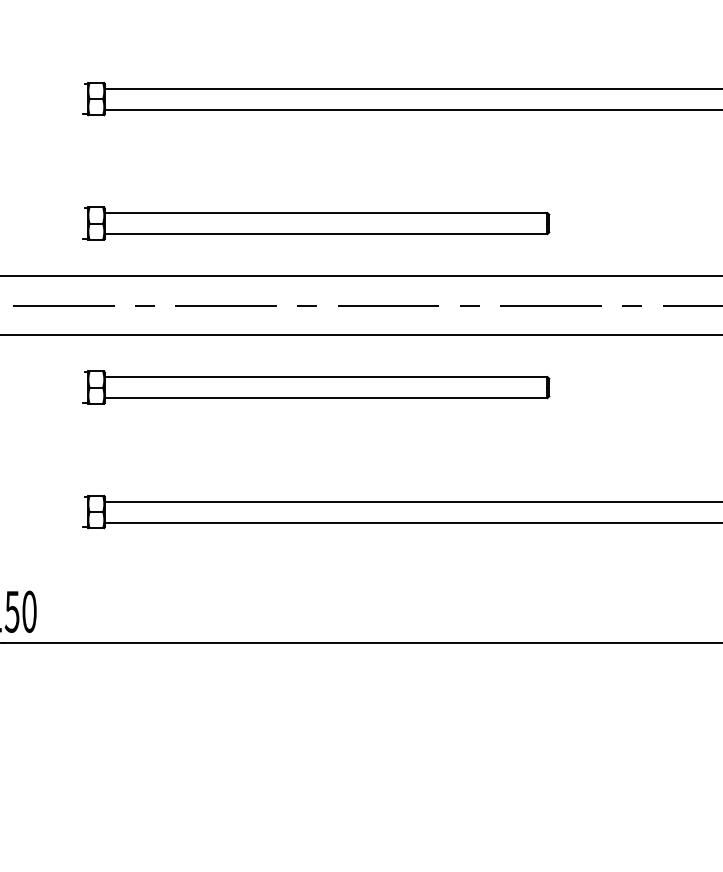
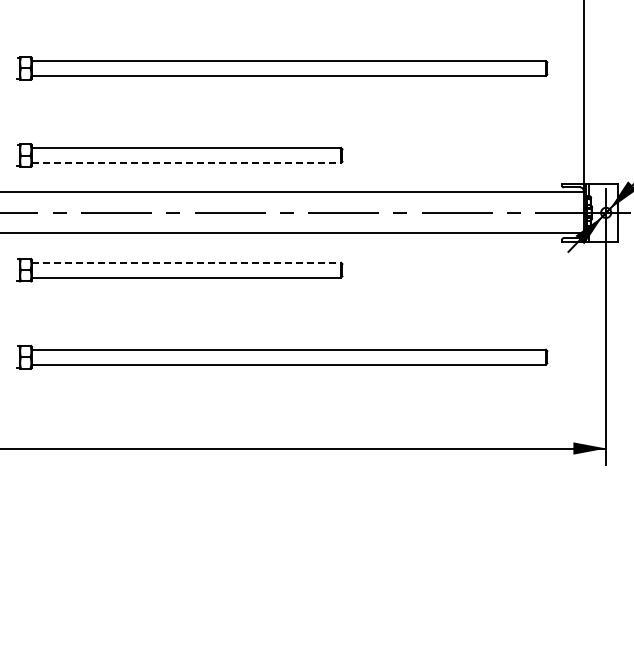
line: (326, 233) -> (186, 162), solid -> dashed
line: (326, 376) -> (186, 262), solid -> dashed

